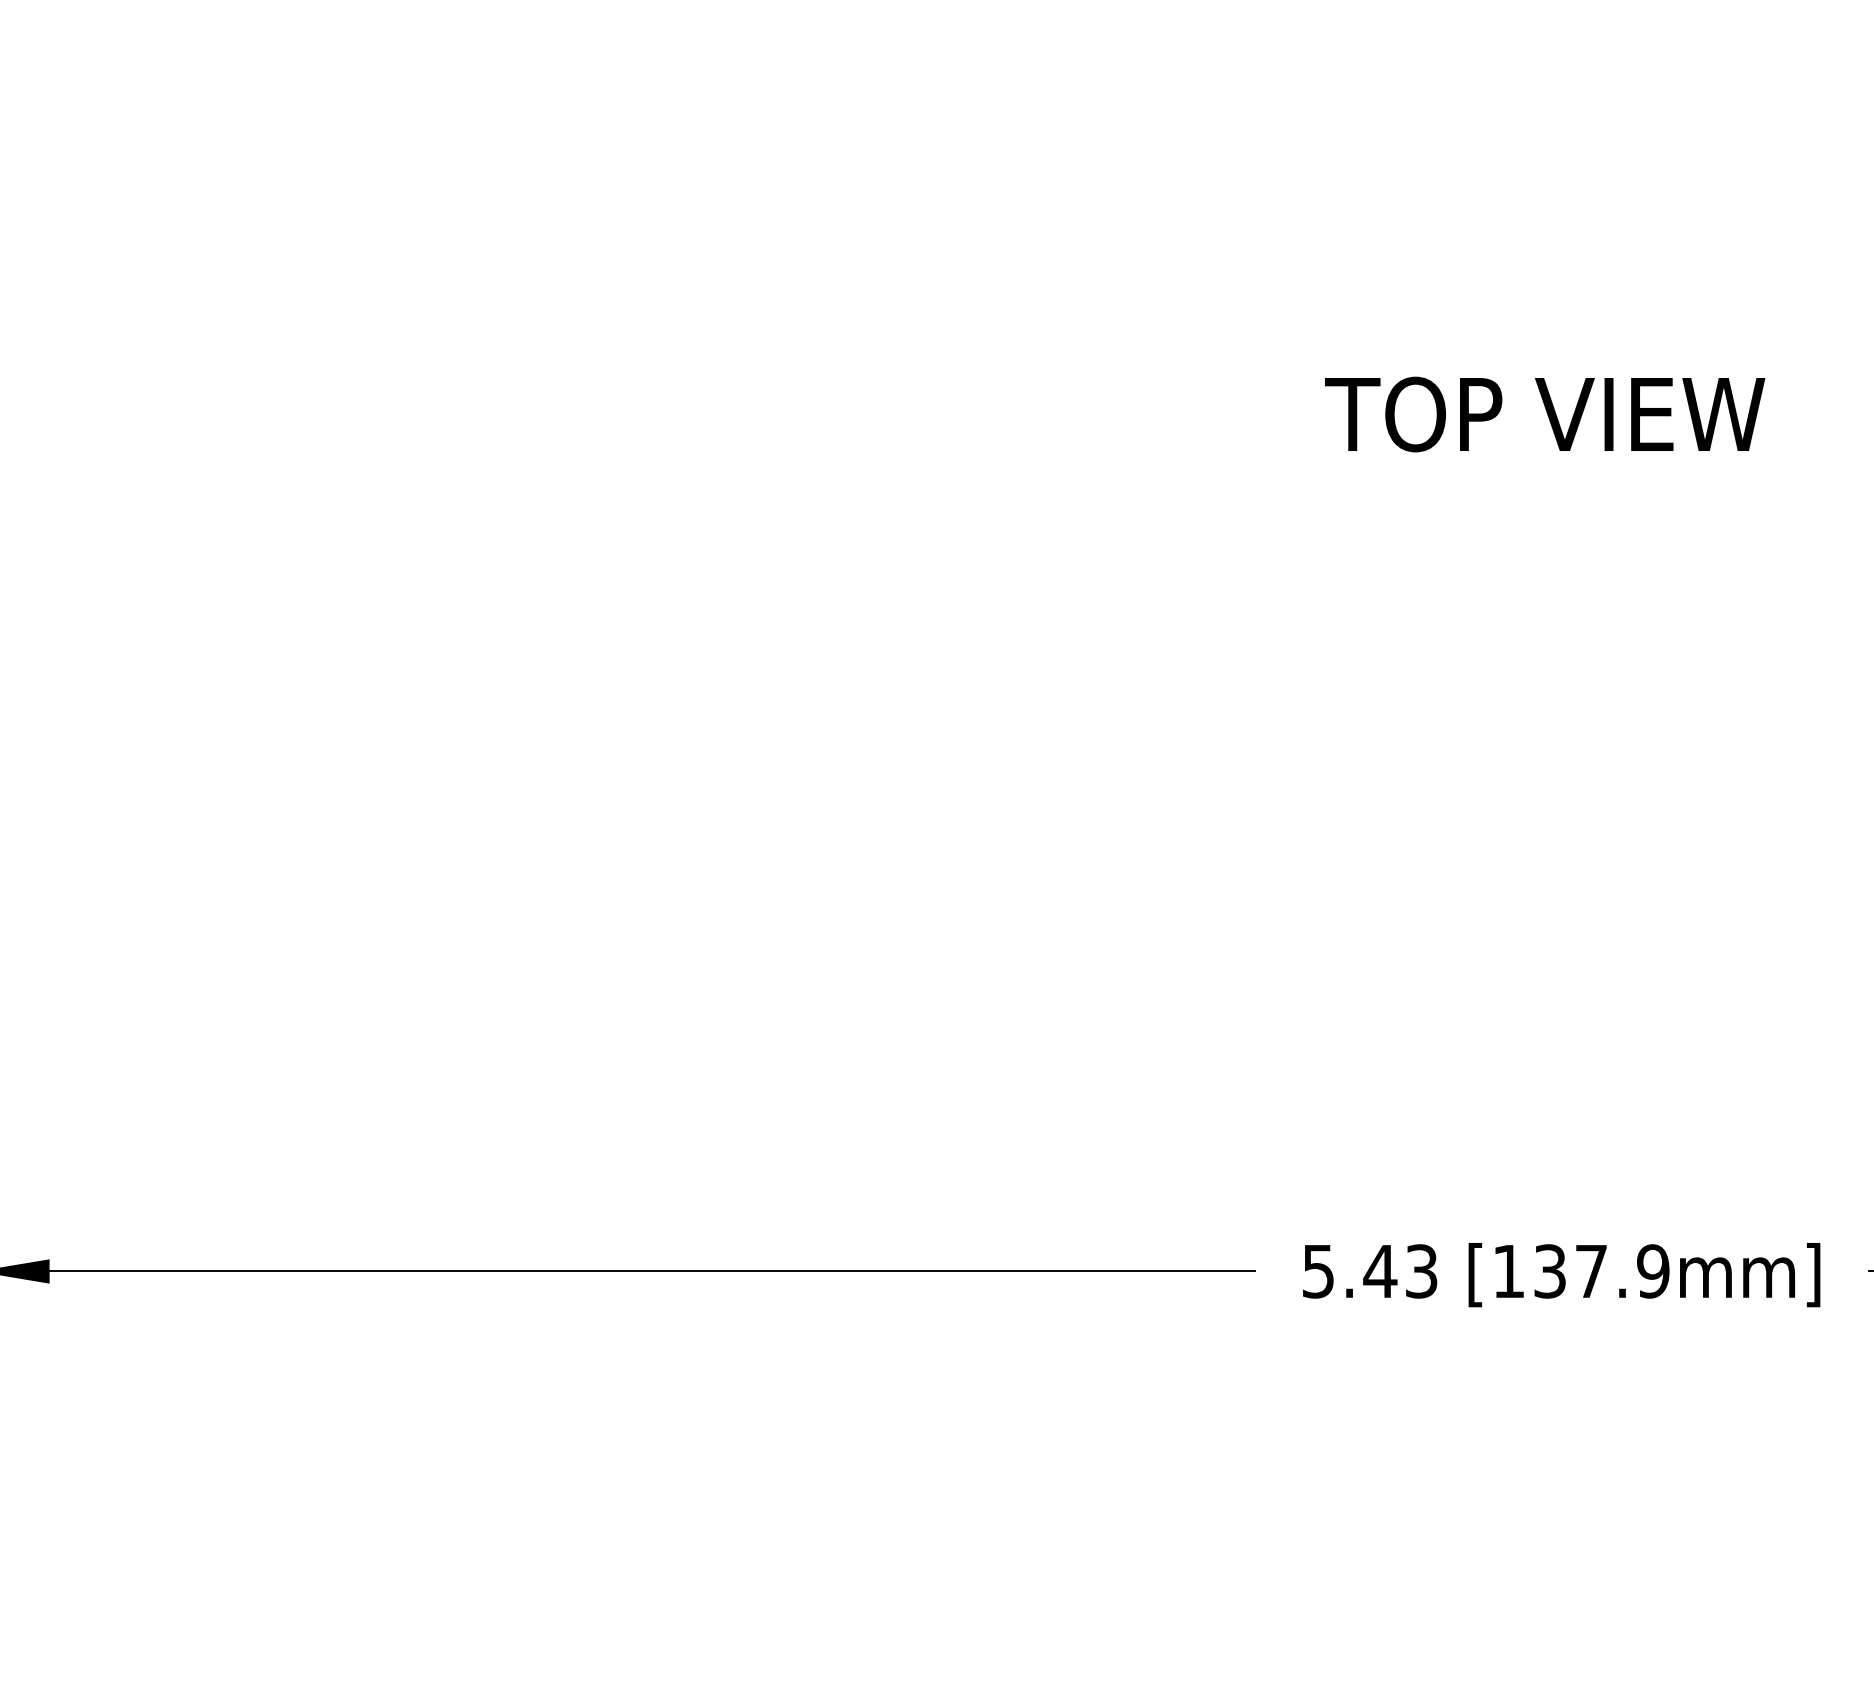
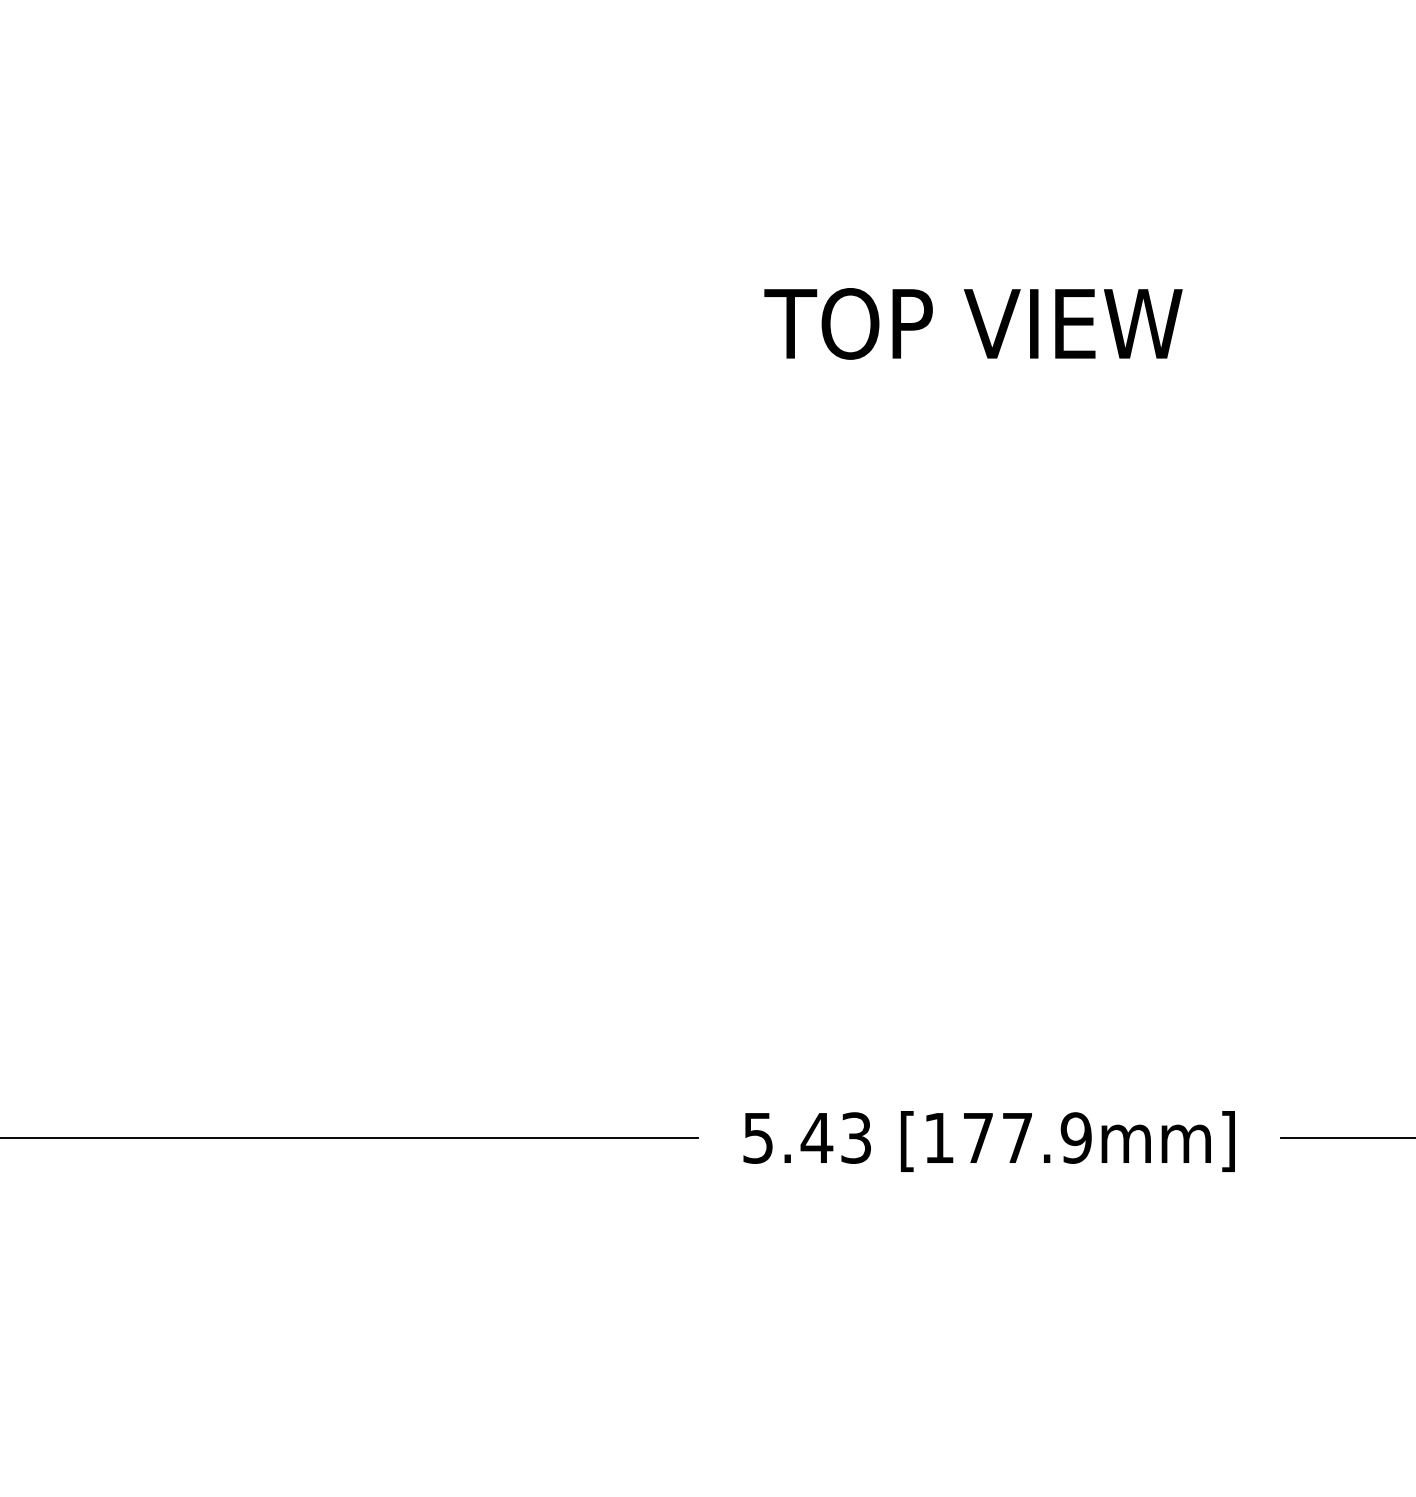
text: (1549, 1271) -> (977, 1138), [137.9mm] -> [177.9mm]

